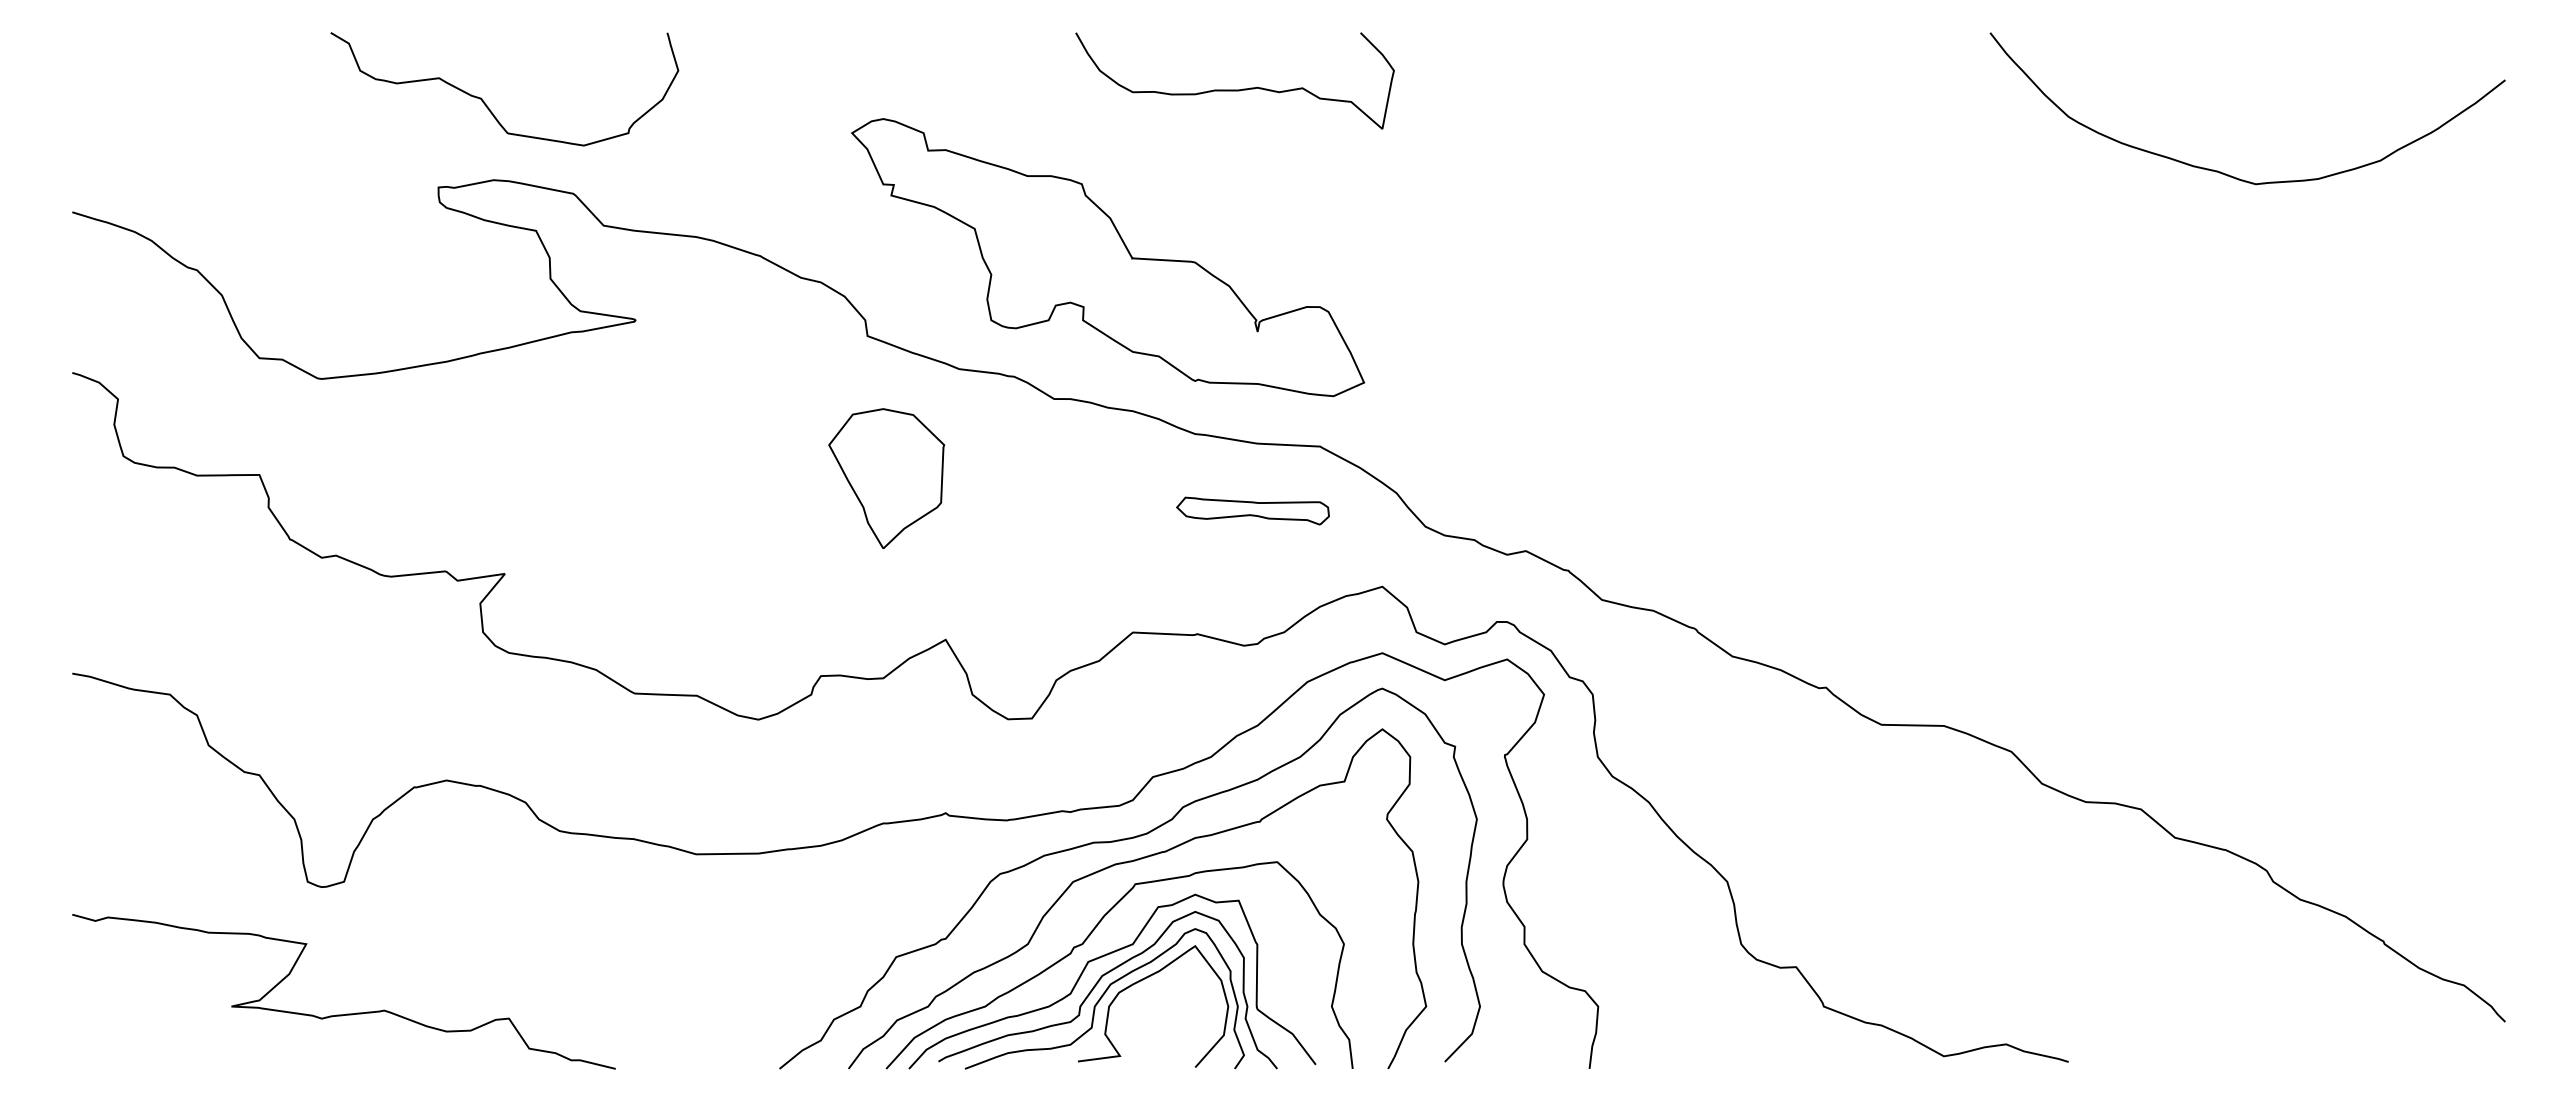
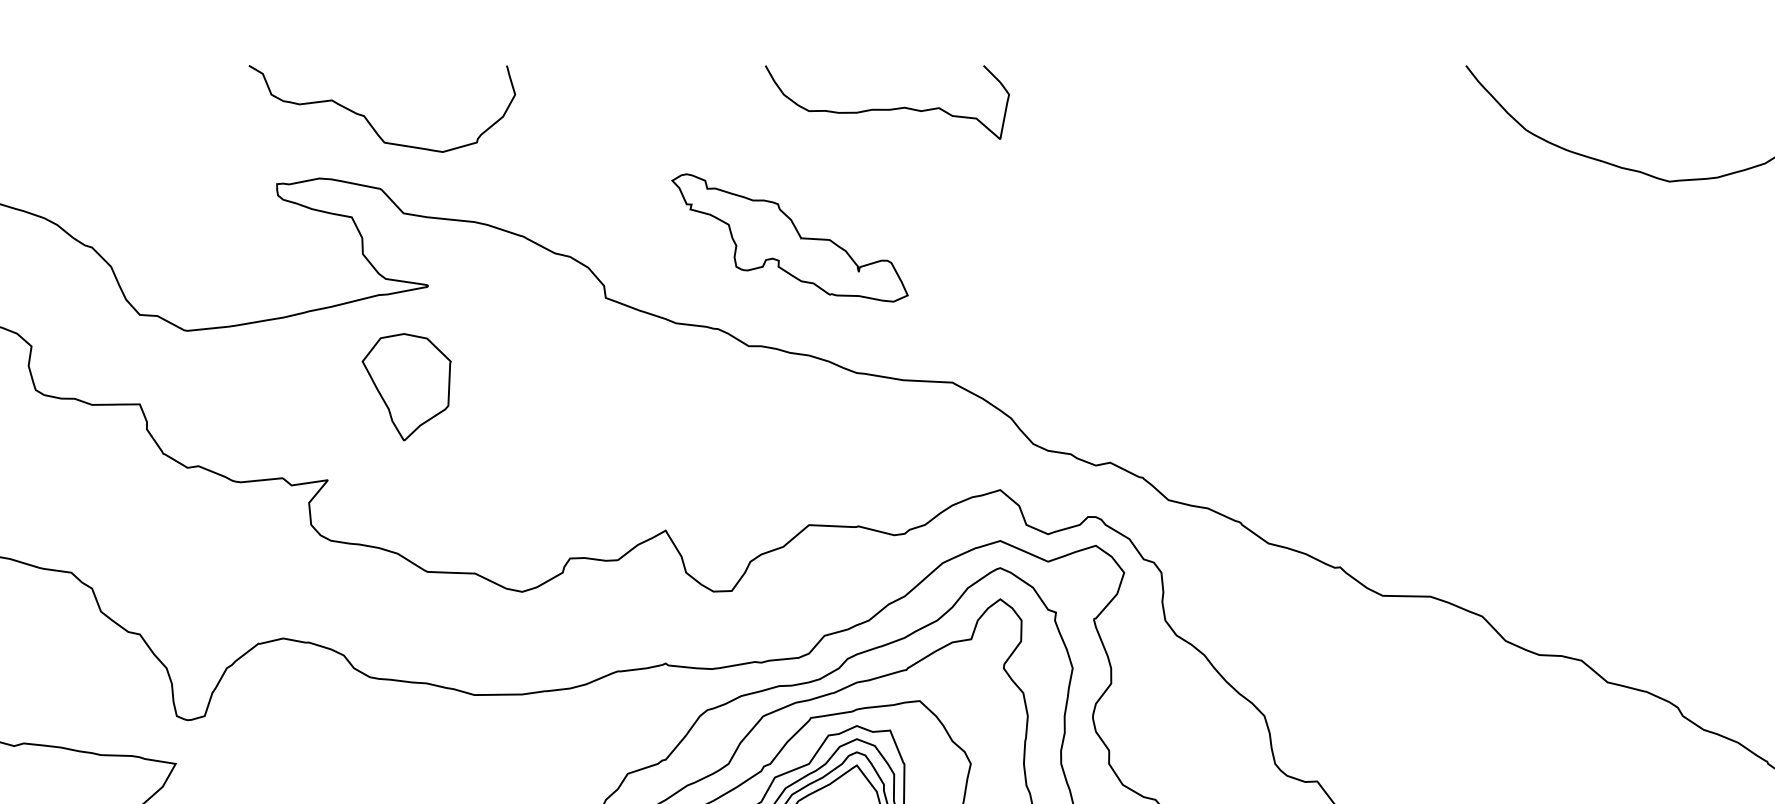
curve: (485, 102) -> (367, 119), moved
part: (1107, 257) -> (789, 237), size x0.6
part: (886, 478) -> (406, 387), moved
part: (1252, 510) -> (900, 431), removed

